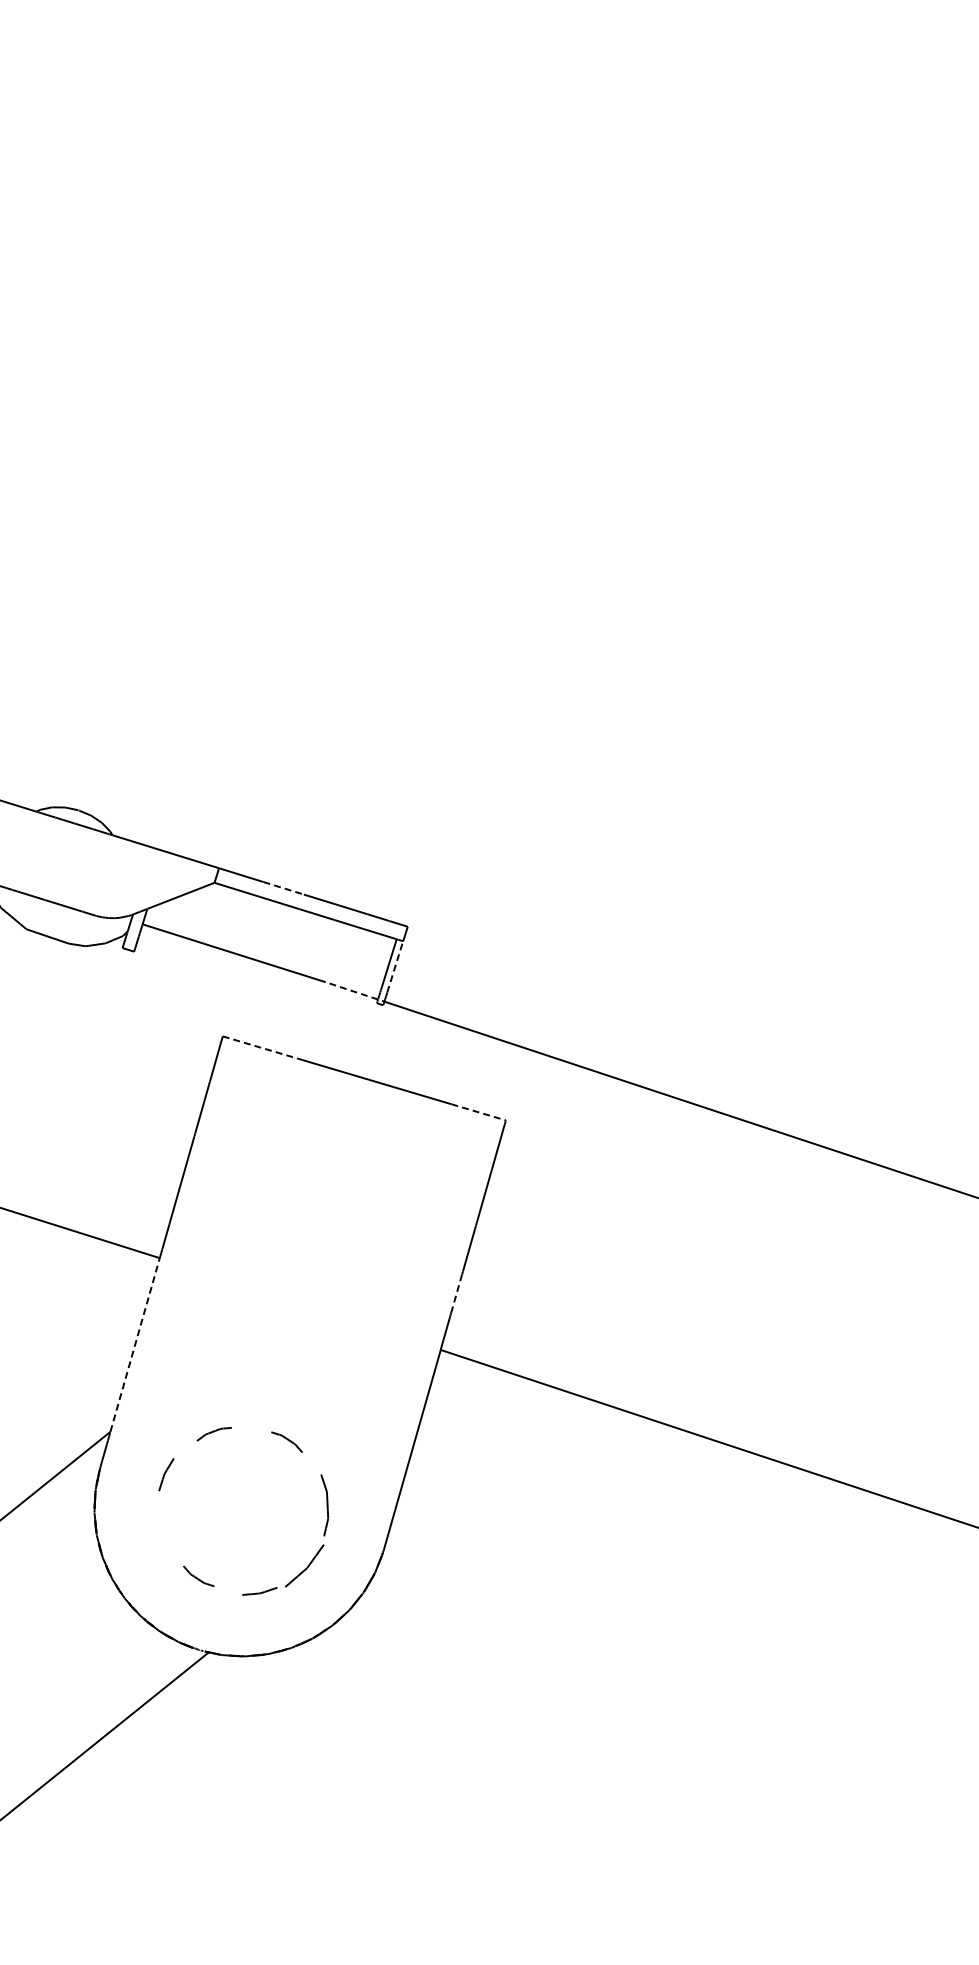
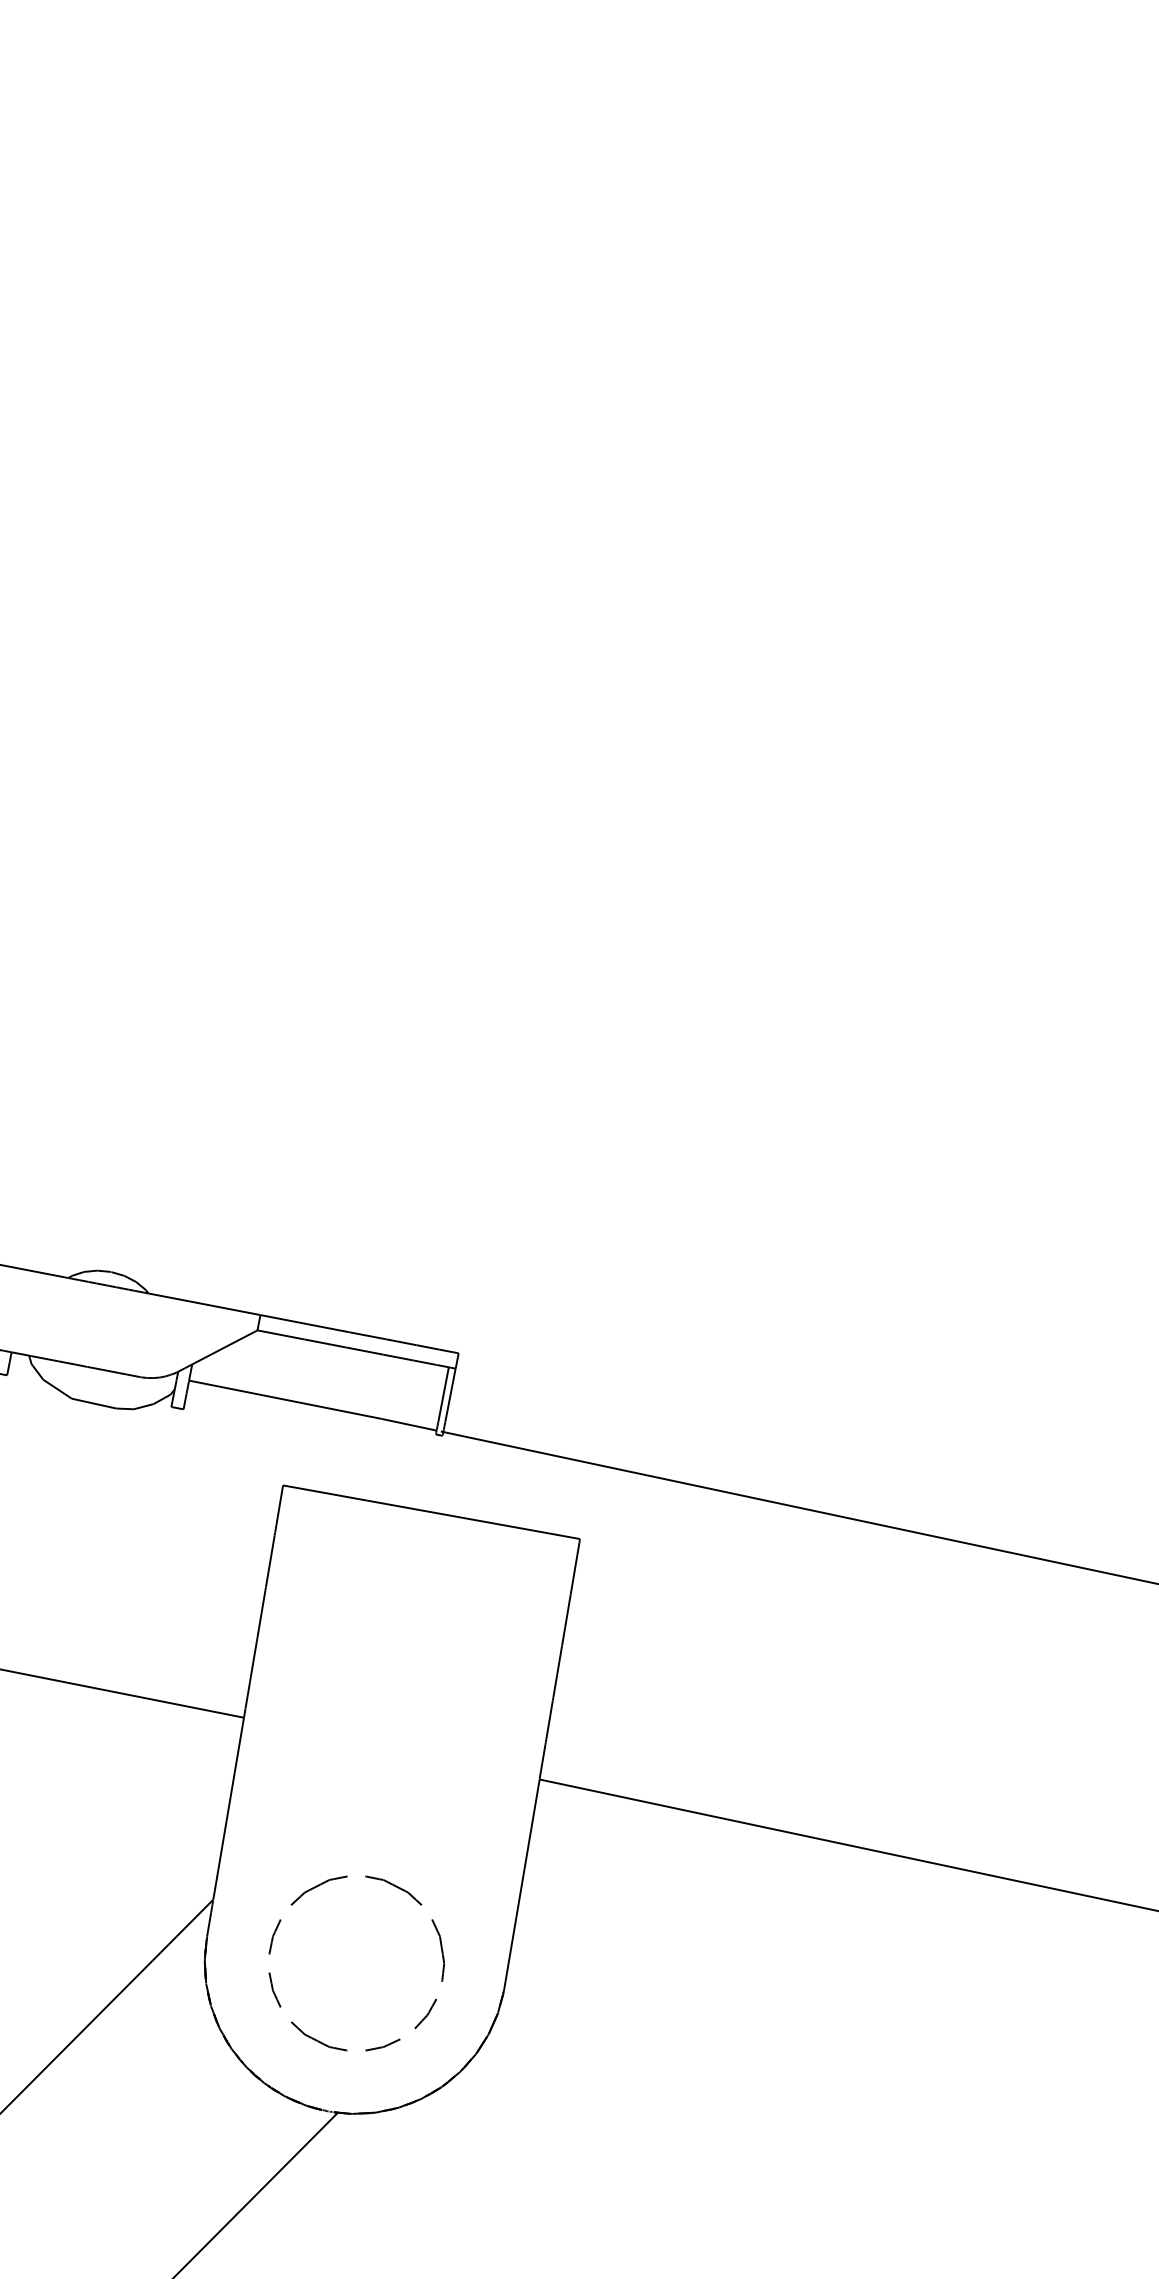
line: (283, 888) -> (328, 1328), dashed -> solid
line: (395, 966) -> (450, 1395), dashed -> solid
line: (351, 990) -> (408, 1424), dashed -> solid
line: (263, 1048) -> (325, 1493), dashed -> solid
line: (478, 1111) -> (551, 1533), dashed -> solid
line: (456, 1293) -> (549, 1720), dashed -> solid
line: (135, 1344) -> (228, 1808), dashed -> solid
part: (213, 1434) -> (318, 1890), size x1.67
part: (286, 1442) -> (393, 1890), size x1.67
part: (160, 1525) -> (274, 1989), added
part: (304, 1565) -> (425, 2013), size x0.62
part: (199, 1576) -> (319, 2036), size x1.67

